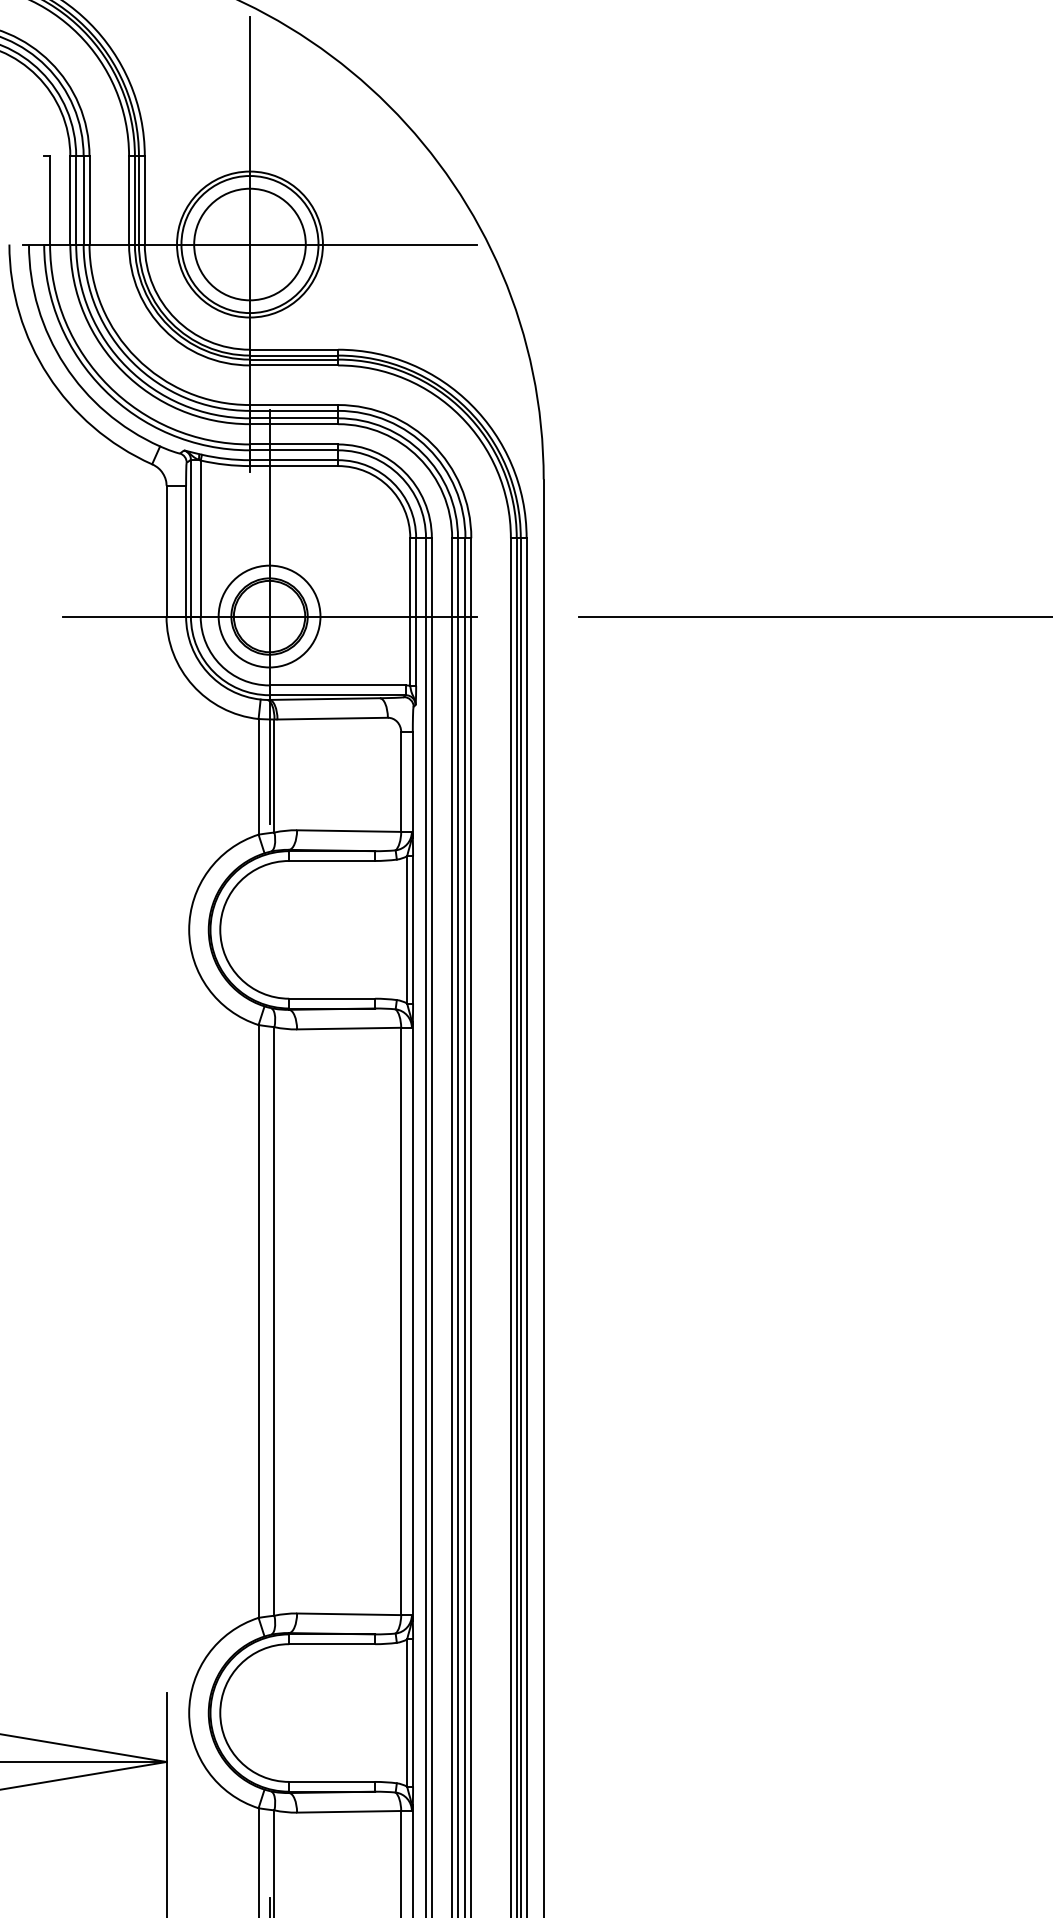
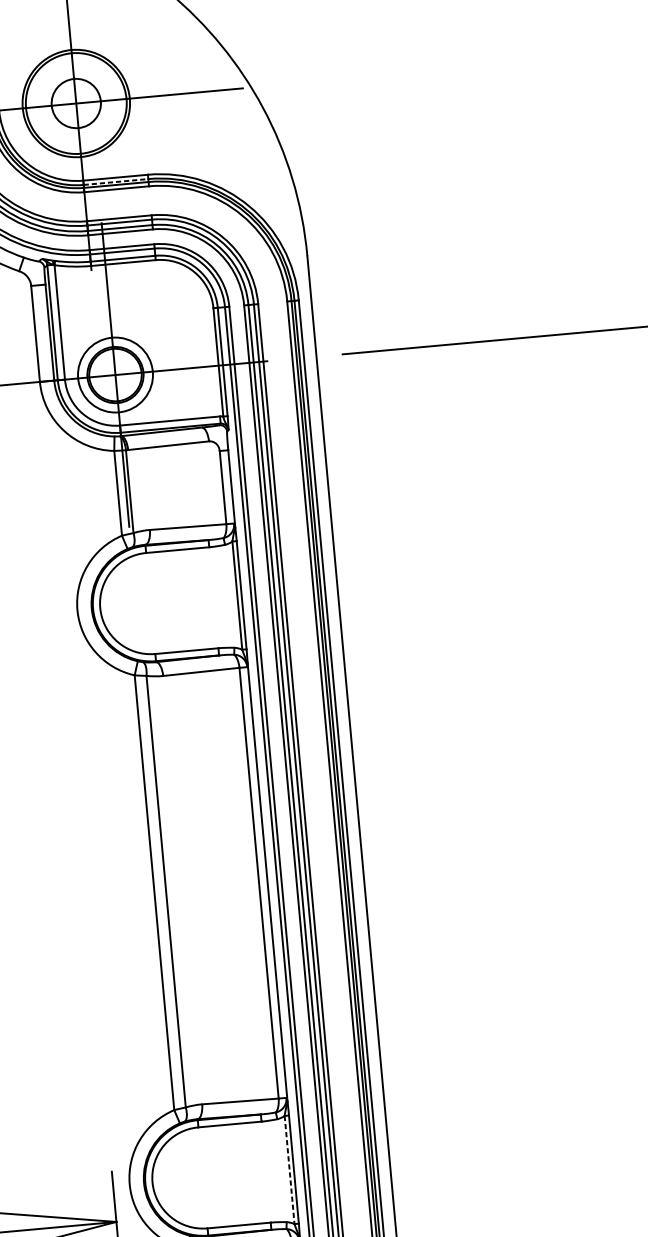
circle: (249, 244) -> (75, 103), size x0.6
line: (294, 355) -> (116, 181), solid -> dashed
line: (407, 1713) -> (289, 1170), solid -> dashed

